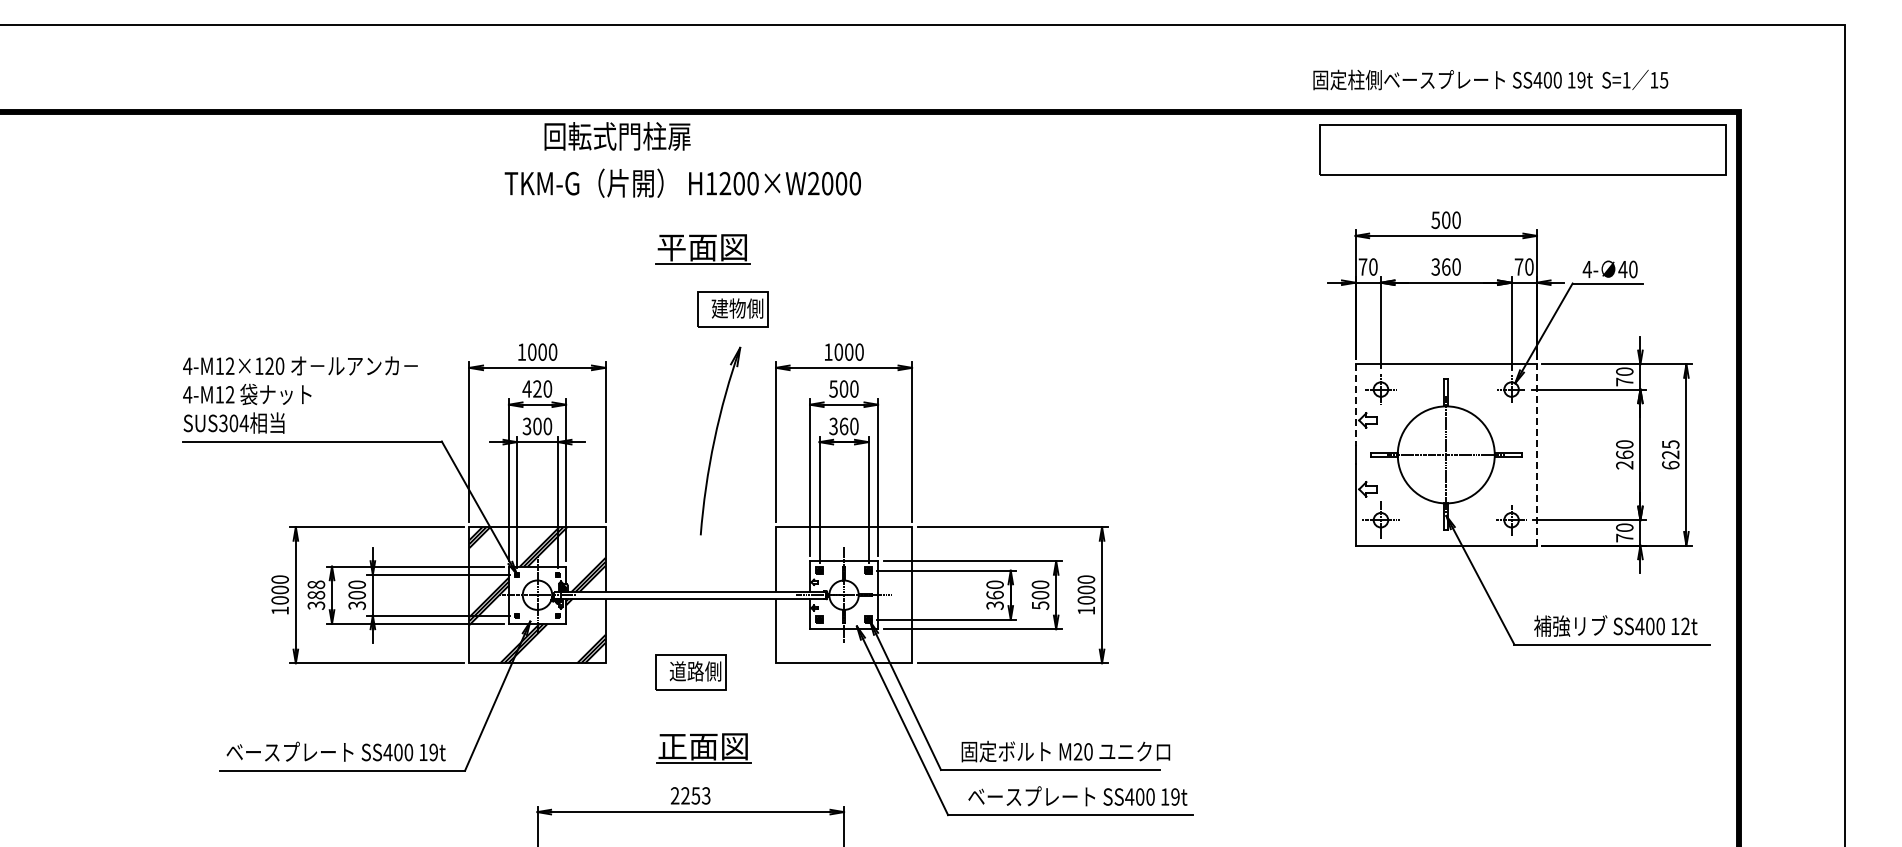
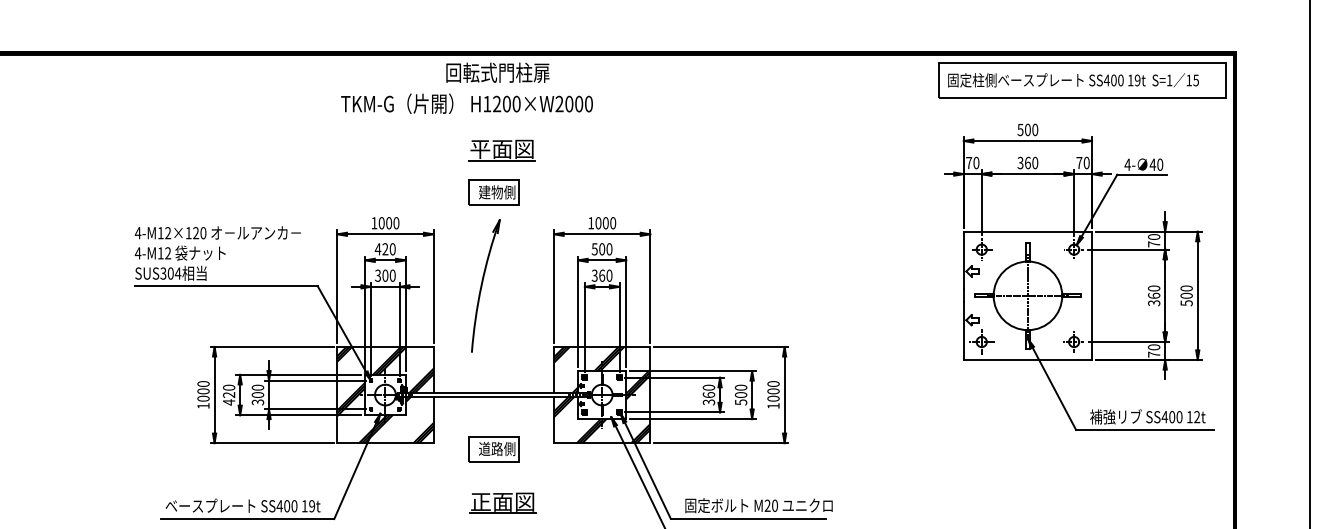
text: (1490, 79) -> (1073, 79), moved
text: (617, 136) -> (497, 72), moved
text: (682, 182) -> (466, 103), moved
part: (732, 309) -> (493, 193), moved
line: (1355, 405) -> (963, 260), dashed -> solid
part: (720, 440) -> (485, 285), moved
line: (1536, 454) -> (1091, 295), dashed -> solid
text: (1670, 454) -> (1186, 295), 625 -> 500
text: (1624, 465) -> (1153, 303), 260 -> 360
text: (316, 595) -> (229, 395), 388 -> 420
hatch: (844, 595) -> (602, 395), added

